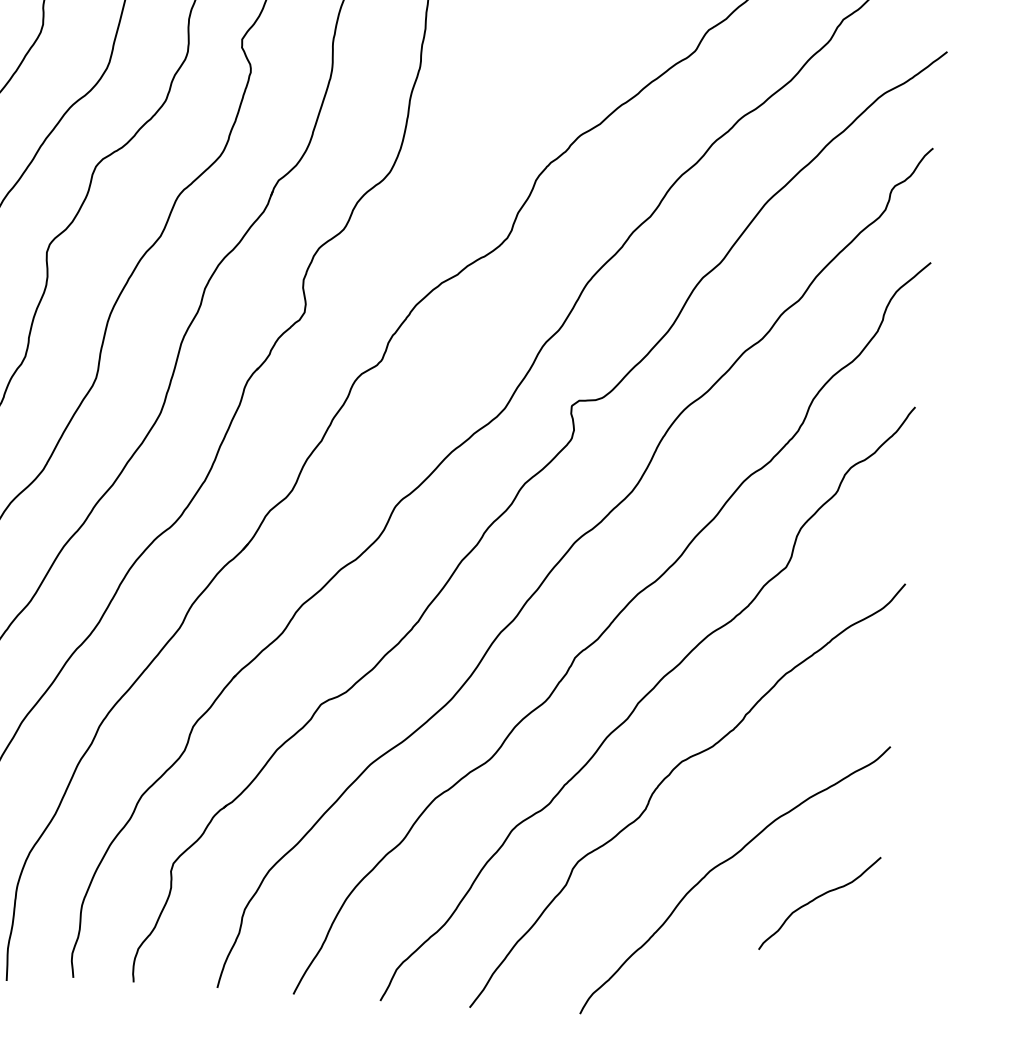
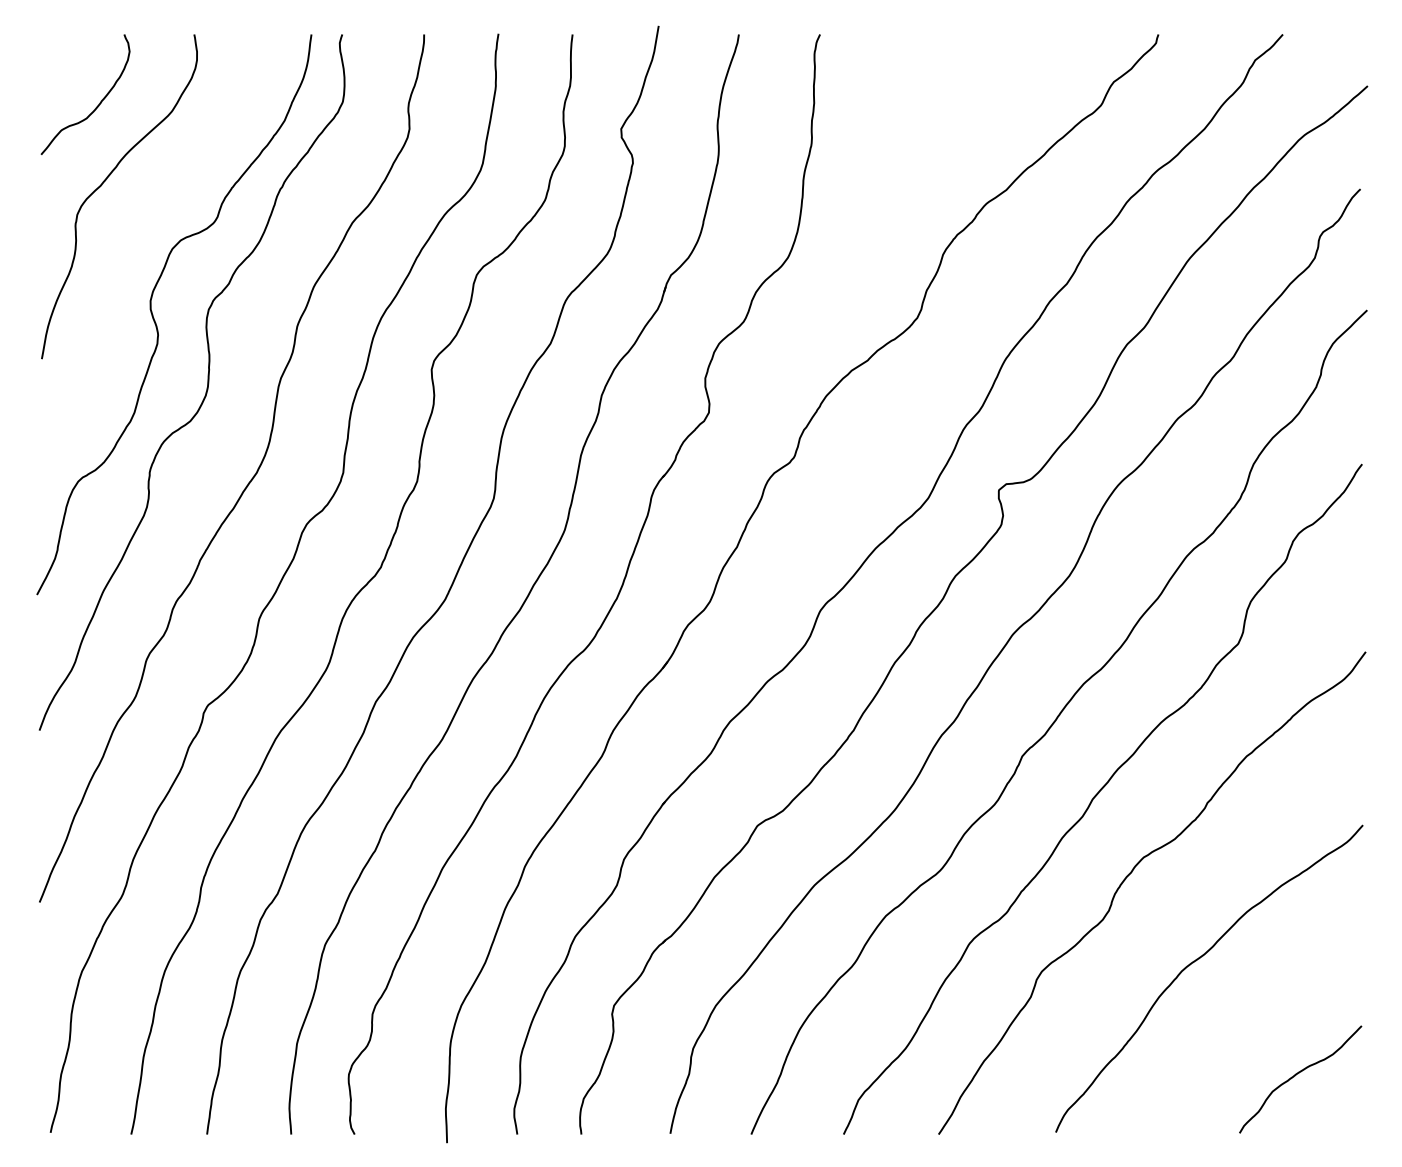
curve: (816, 899) -> (1296, 1075), moved

